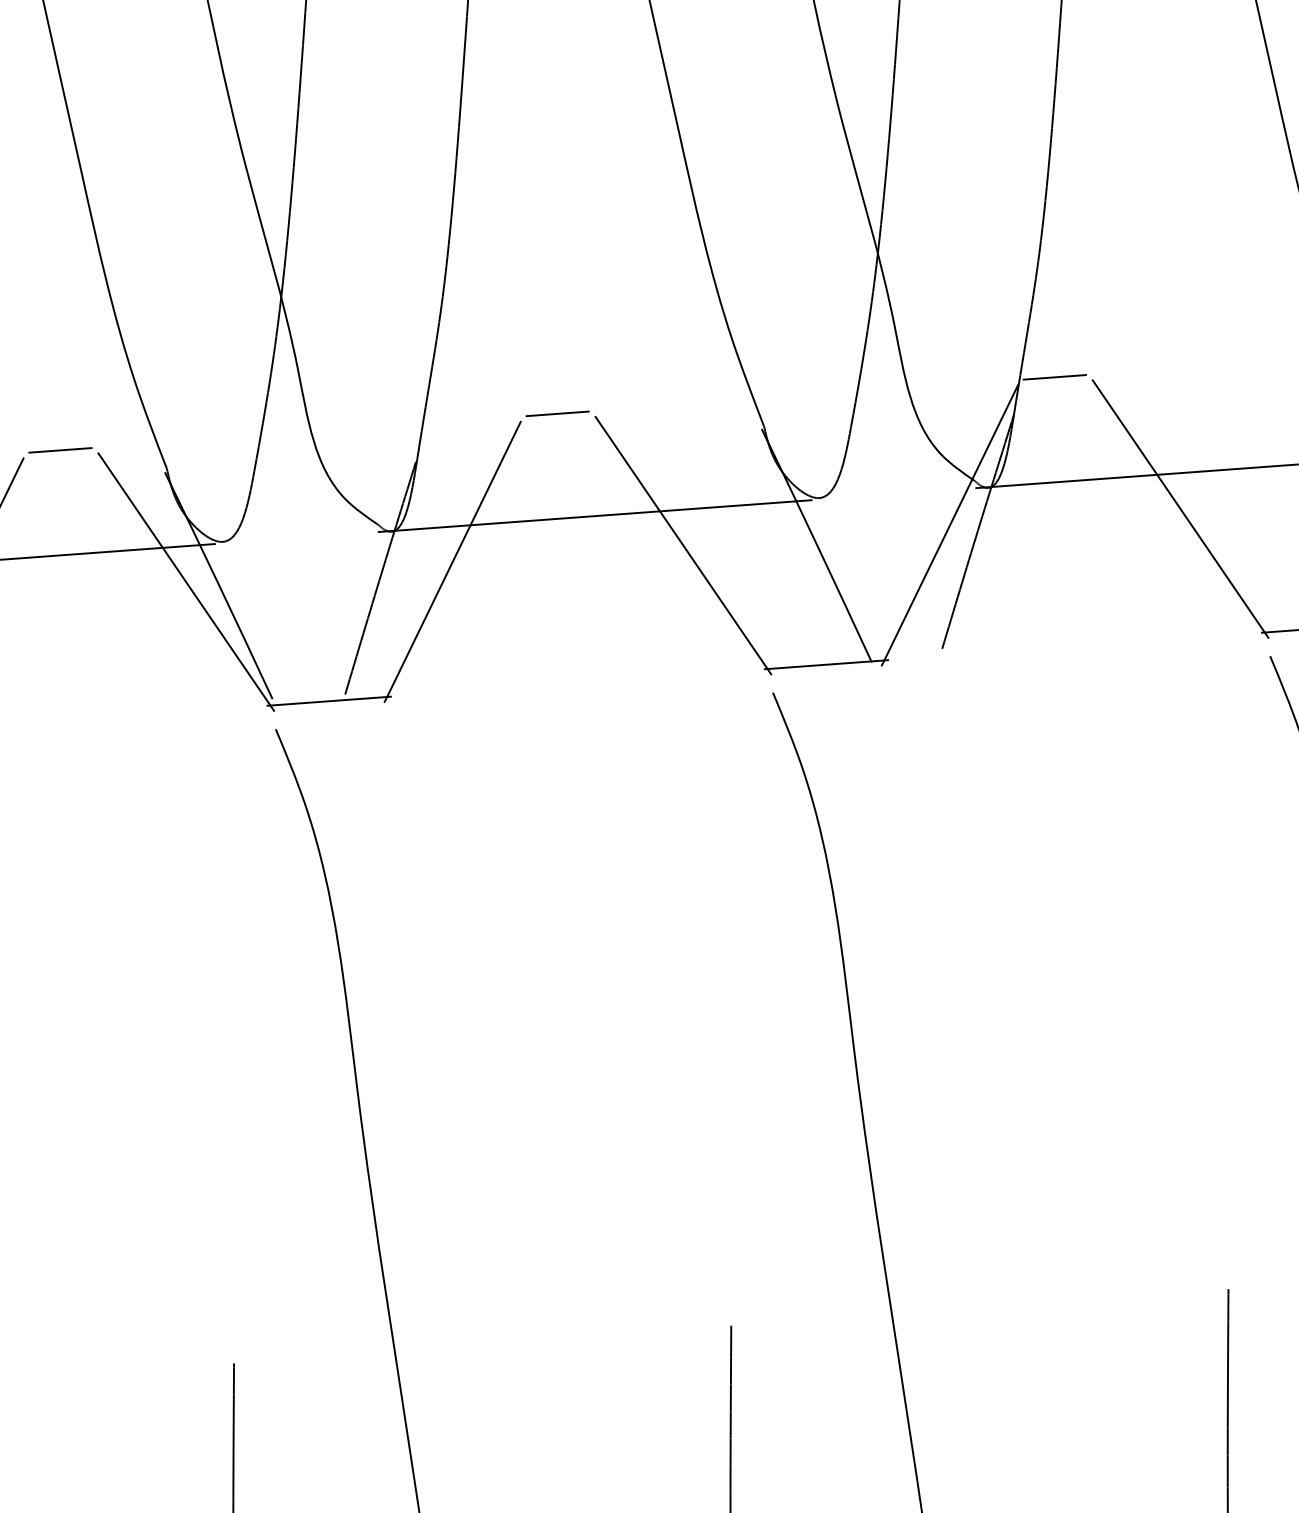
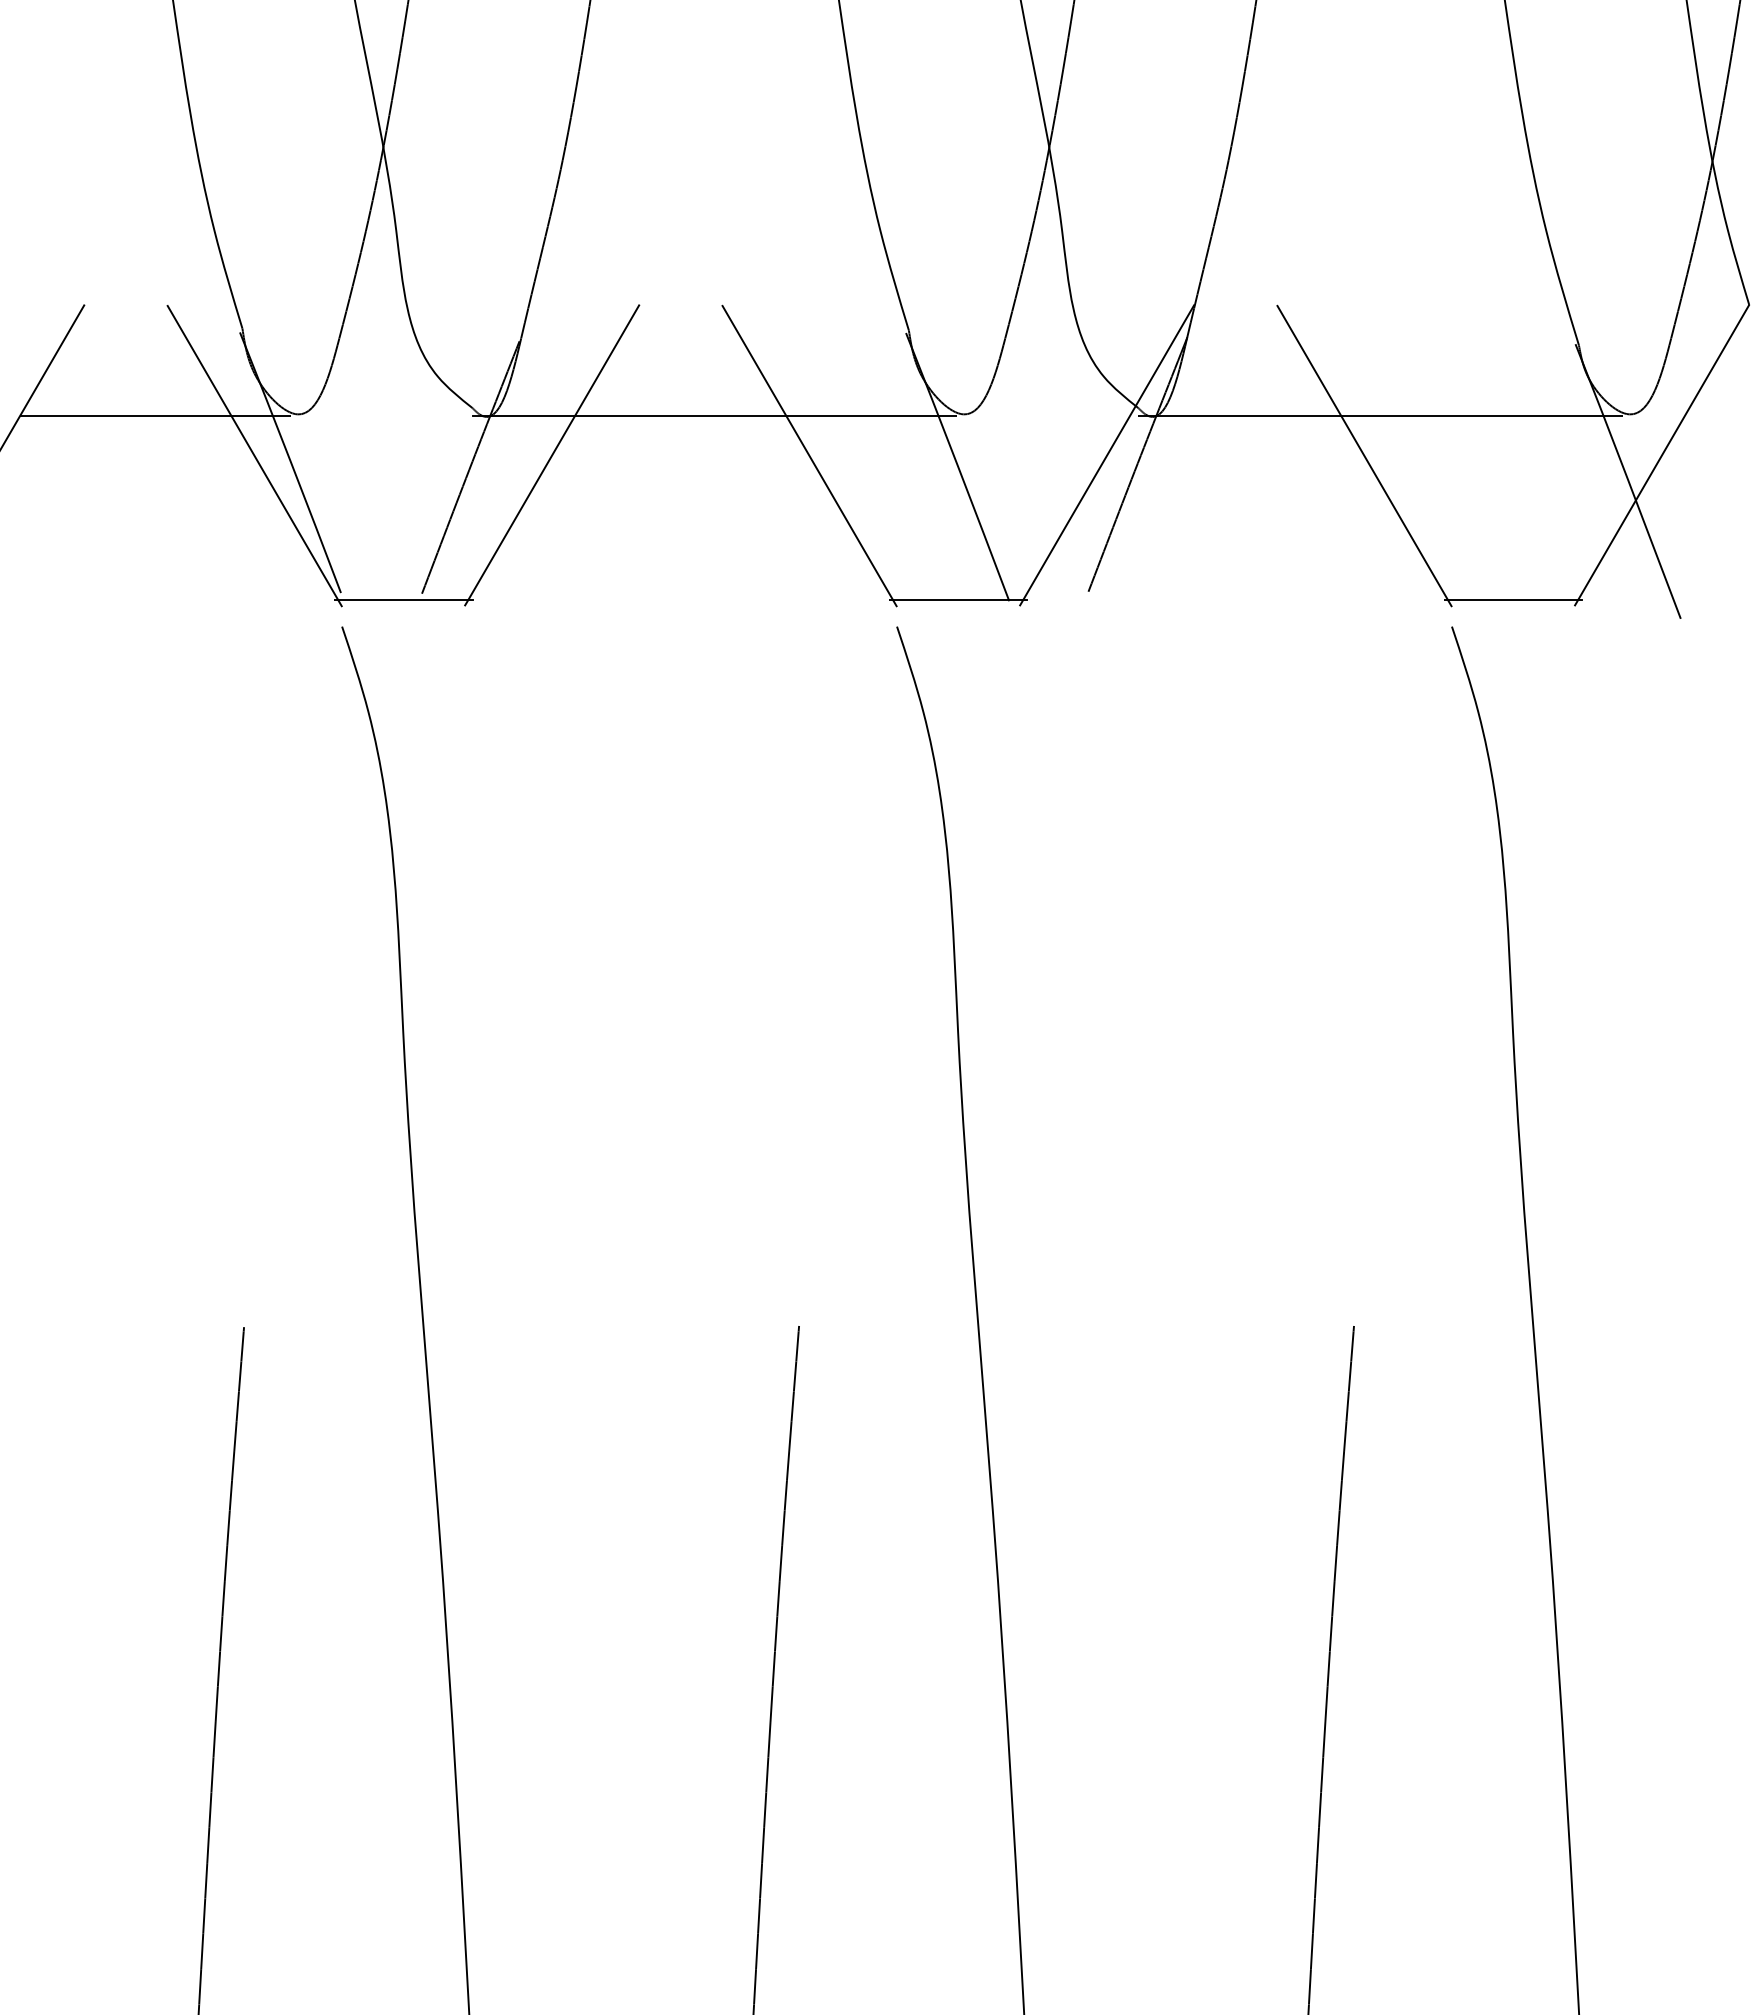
line: (1054, 377) -> (1235, 299), removed
line: (557, 413) -> (680, 299), removed
line: (60, 450) -> (125, 299), removed

